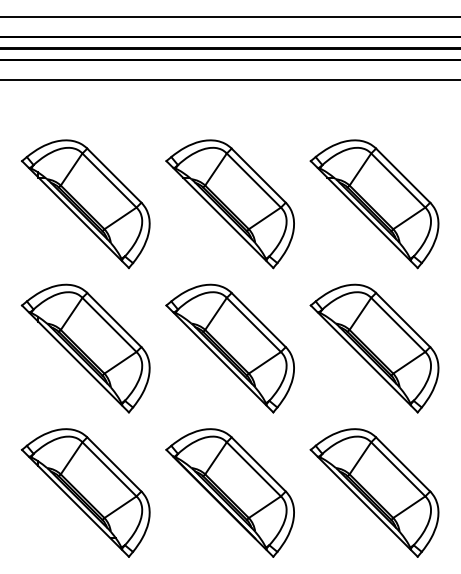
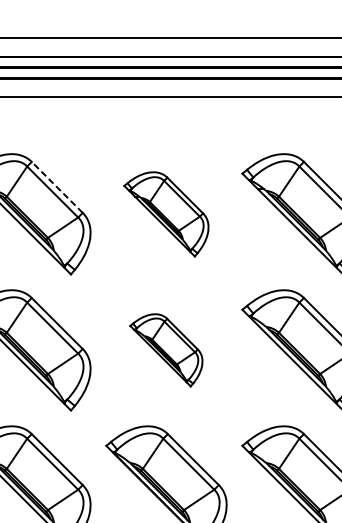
line: (114, 175) -> (57, 187), solid -> dashed
part: (229, 204) -> (165, 214), size x0.7
part: (229, 348) -> (165, 350), size x0.6

